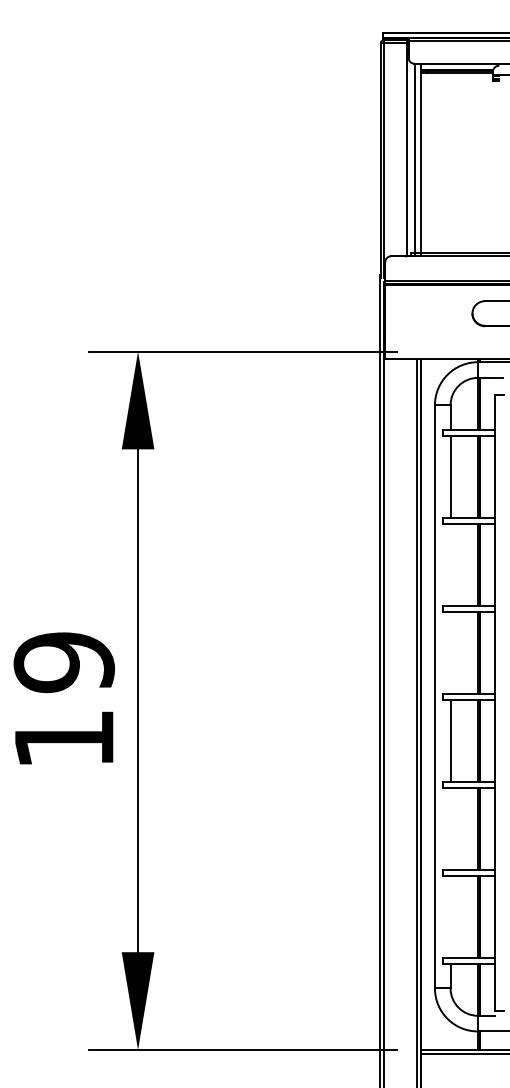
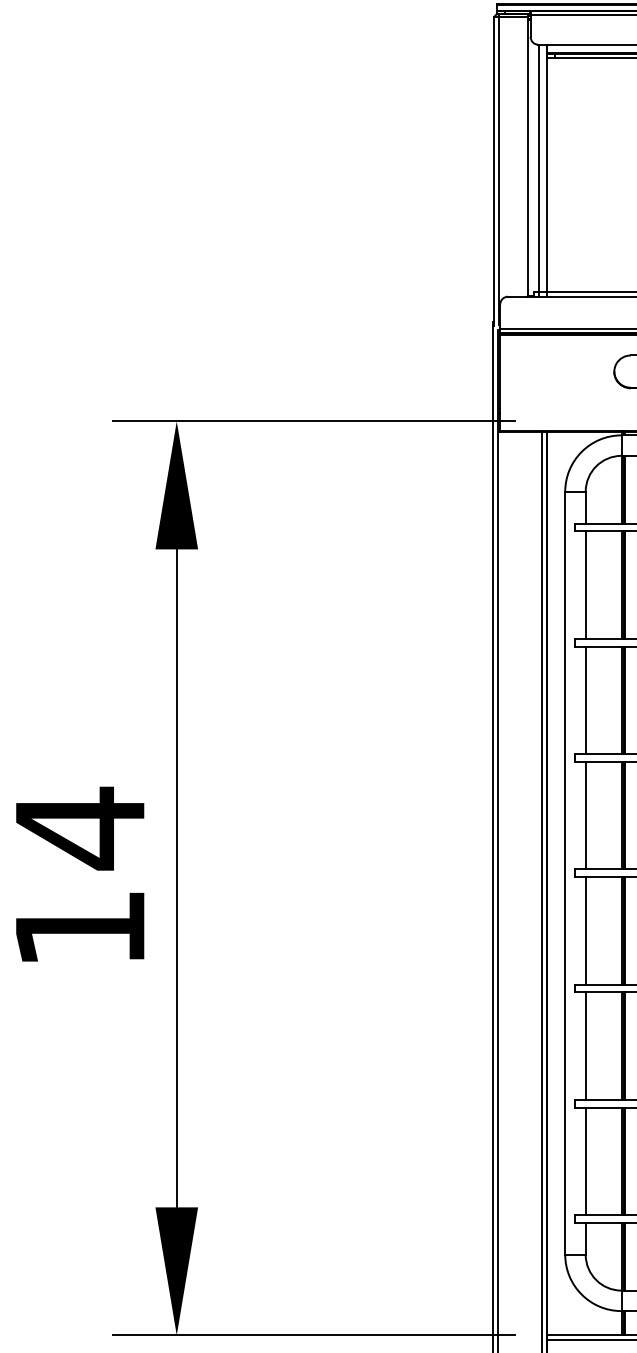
line: (450, 564) -> (585, 700), added
line: (450, 652) -> (585, 815), added
text: (64, 662) -> (80, 828), 19 -> 14
line: (450, 828) -> (585, 1045), added
line: (450, 916) -> (585, 1160), added

